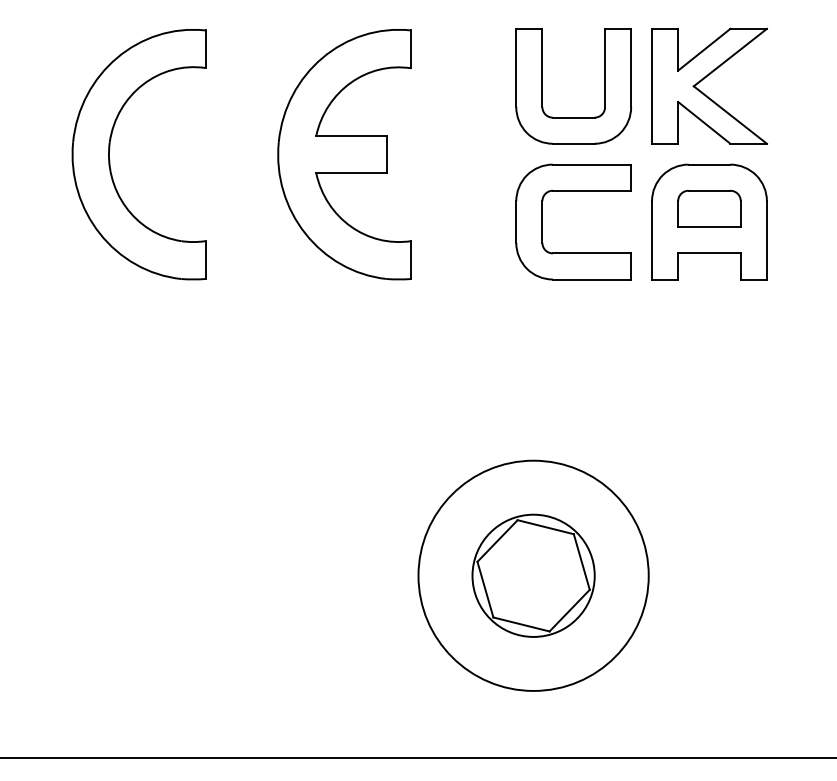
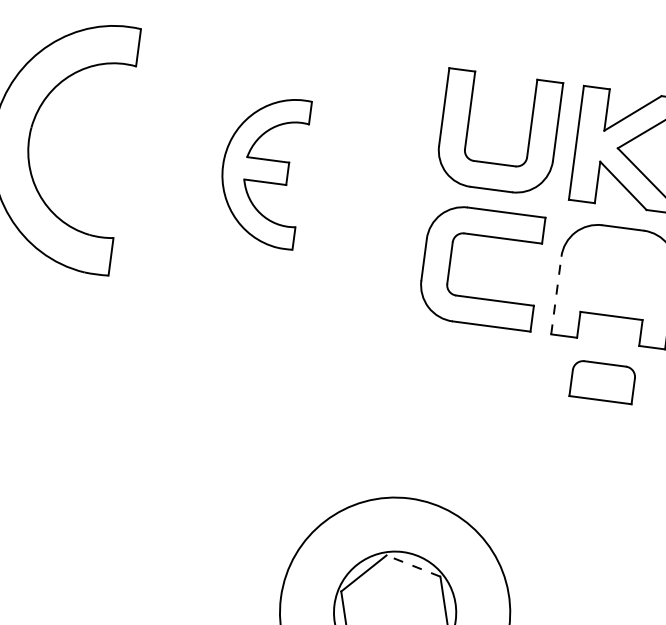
part: (344, 154) -> (262, 170), size x0.6
part: (709, 208) -> (602, 381), moved
line: (652, 239) -> (556, 294), solid -> dashed
line: (545, 527) -> (413, 566), solid -> dashed

